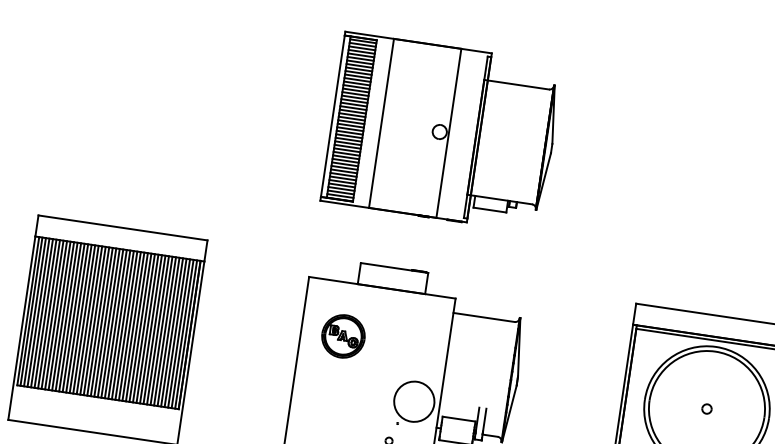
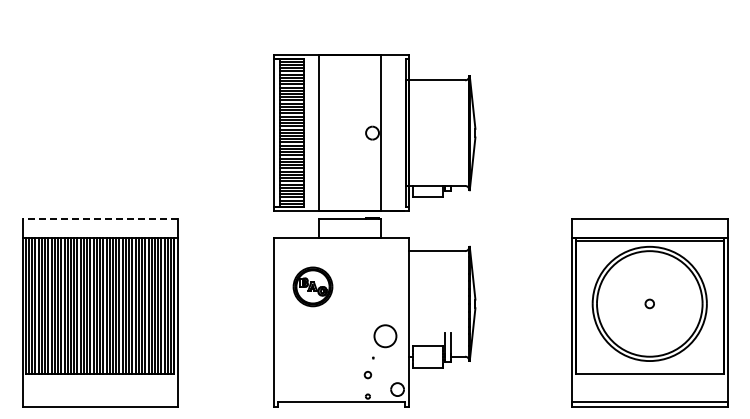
part: (442, 131) -> (374, 132), moved
line: (123, 227) -> (100, 218), solid -> dashed
circle: (414, 400) -> (385, 335), size x0.6

